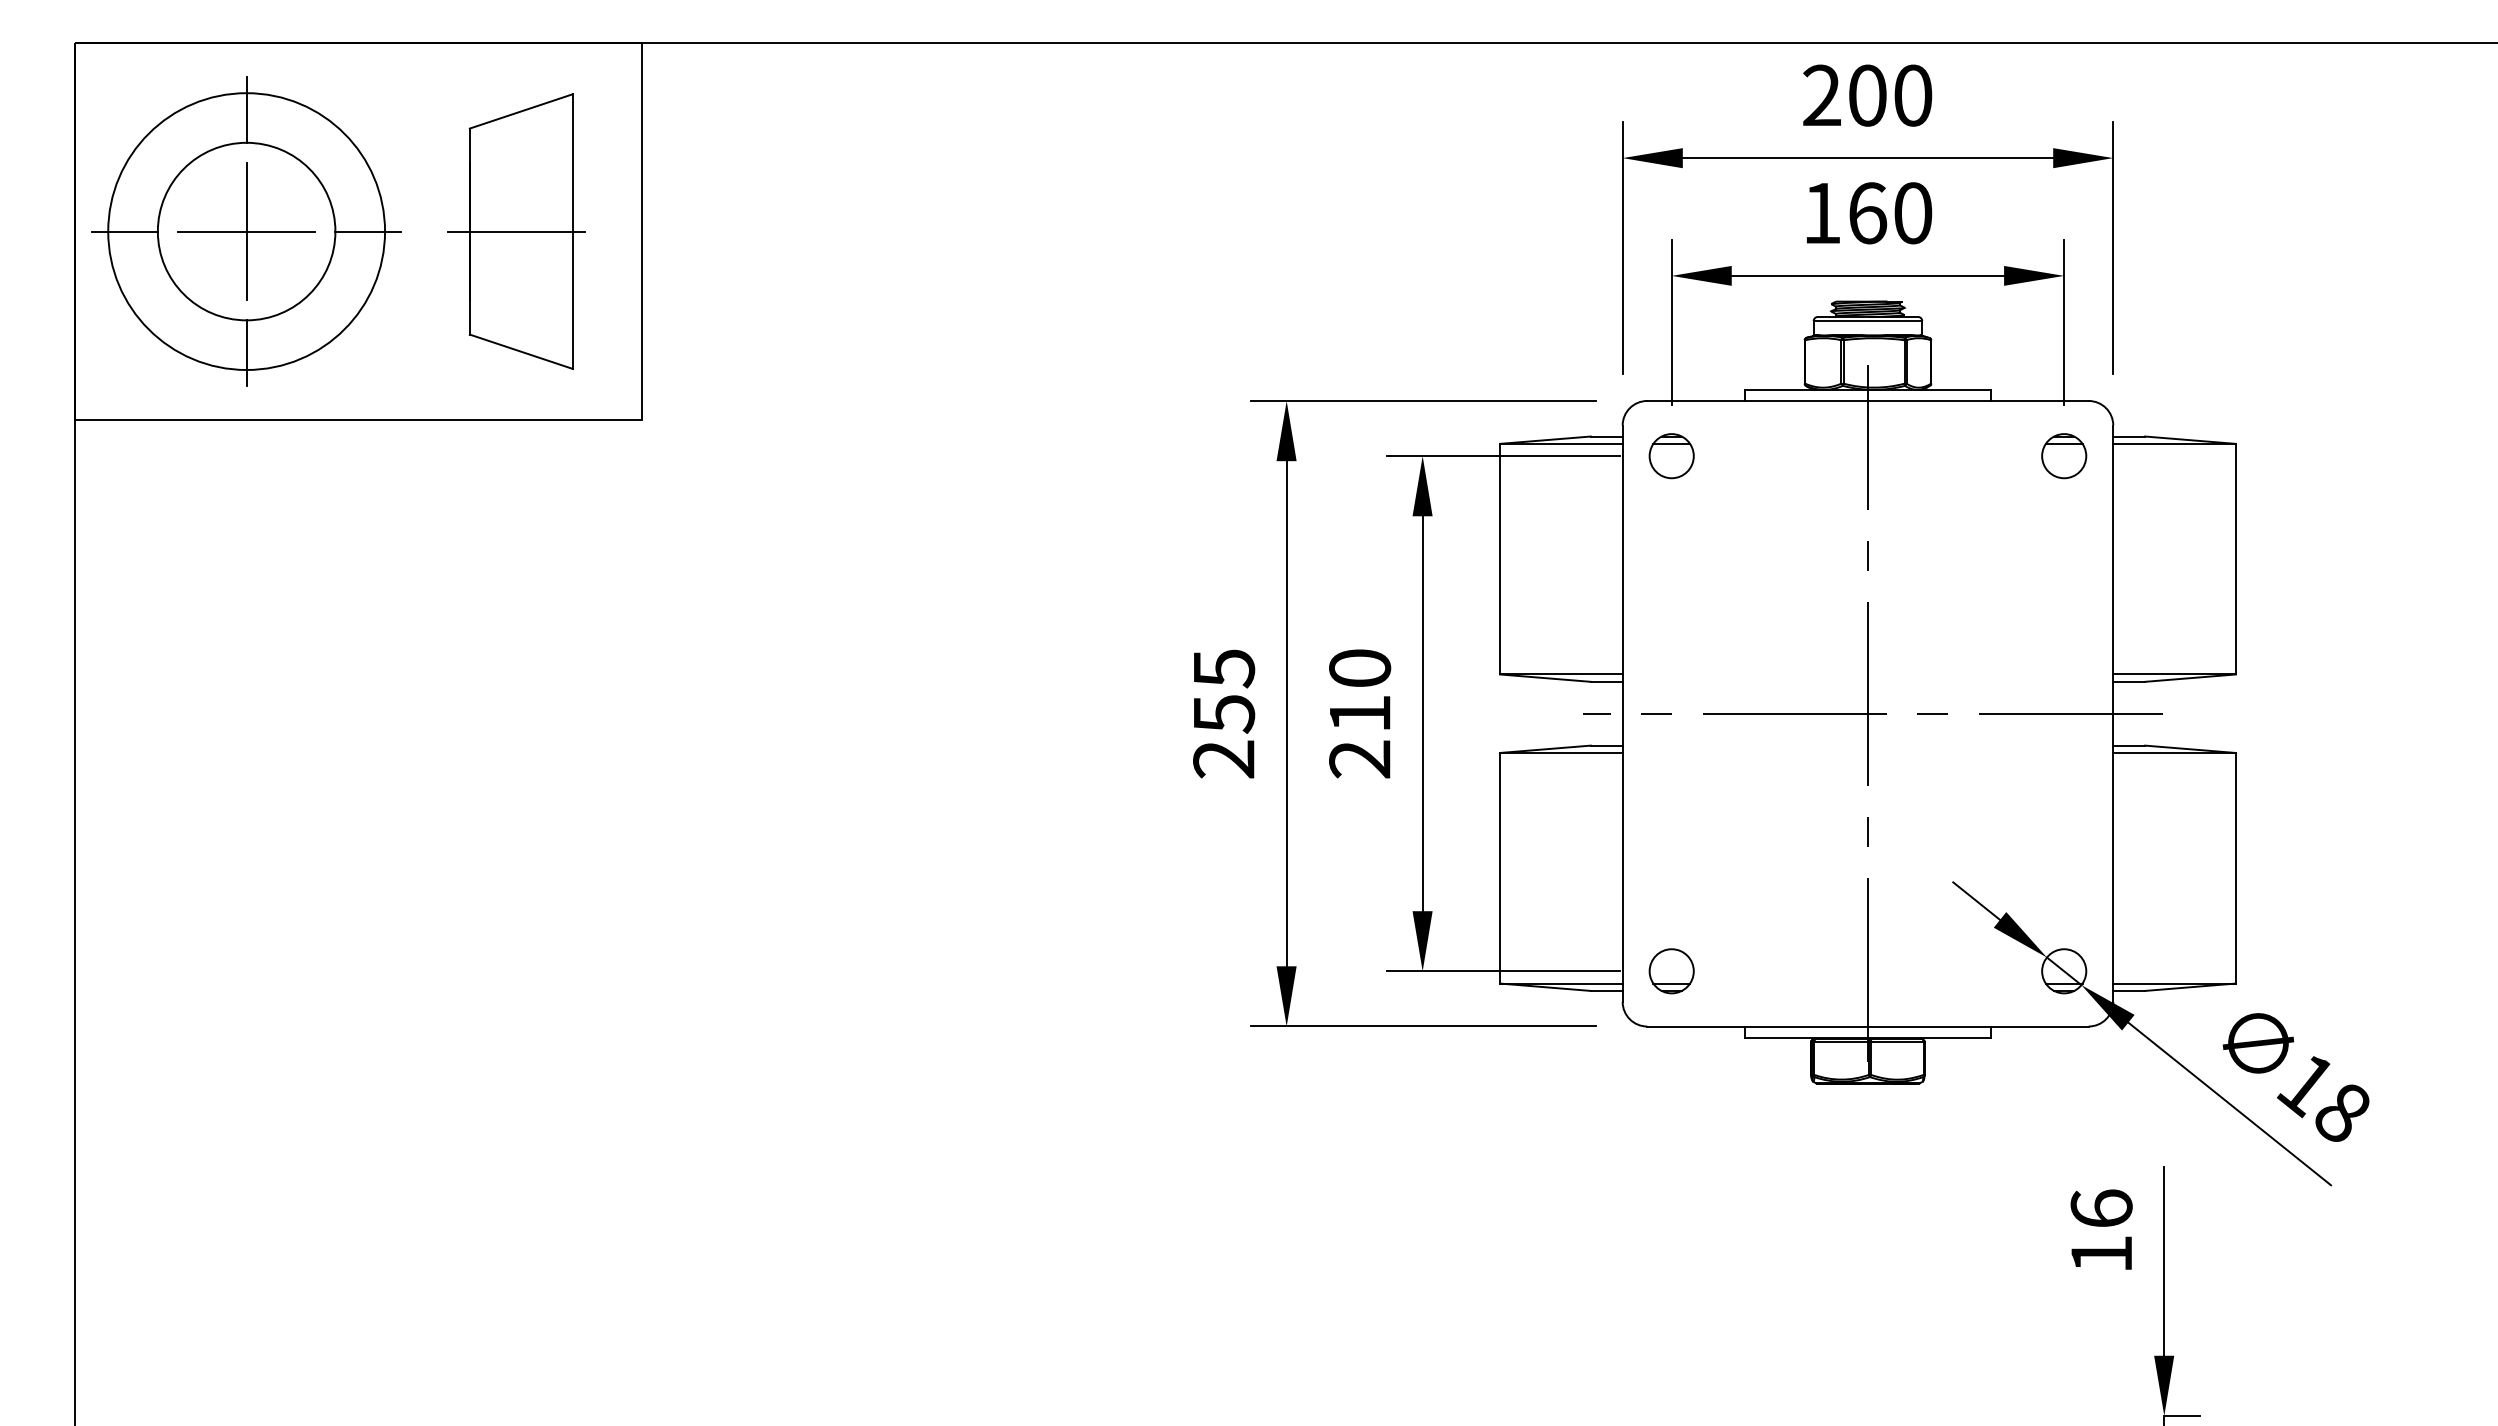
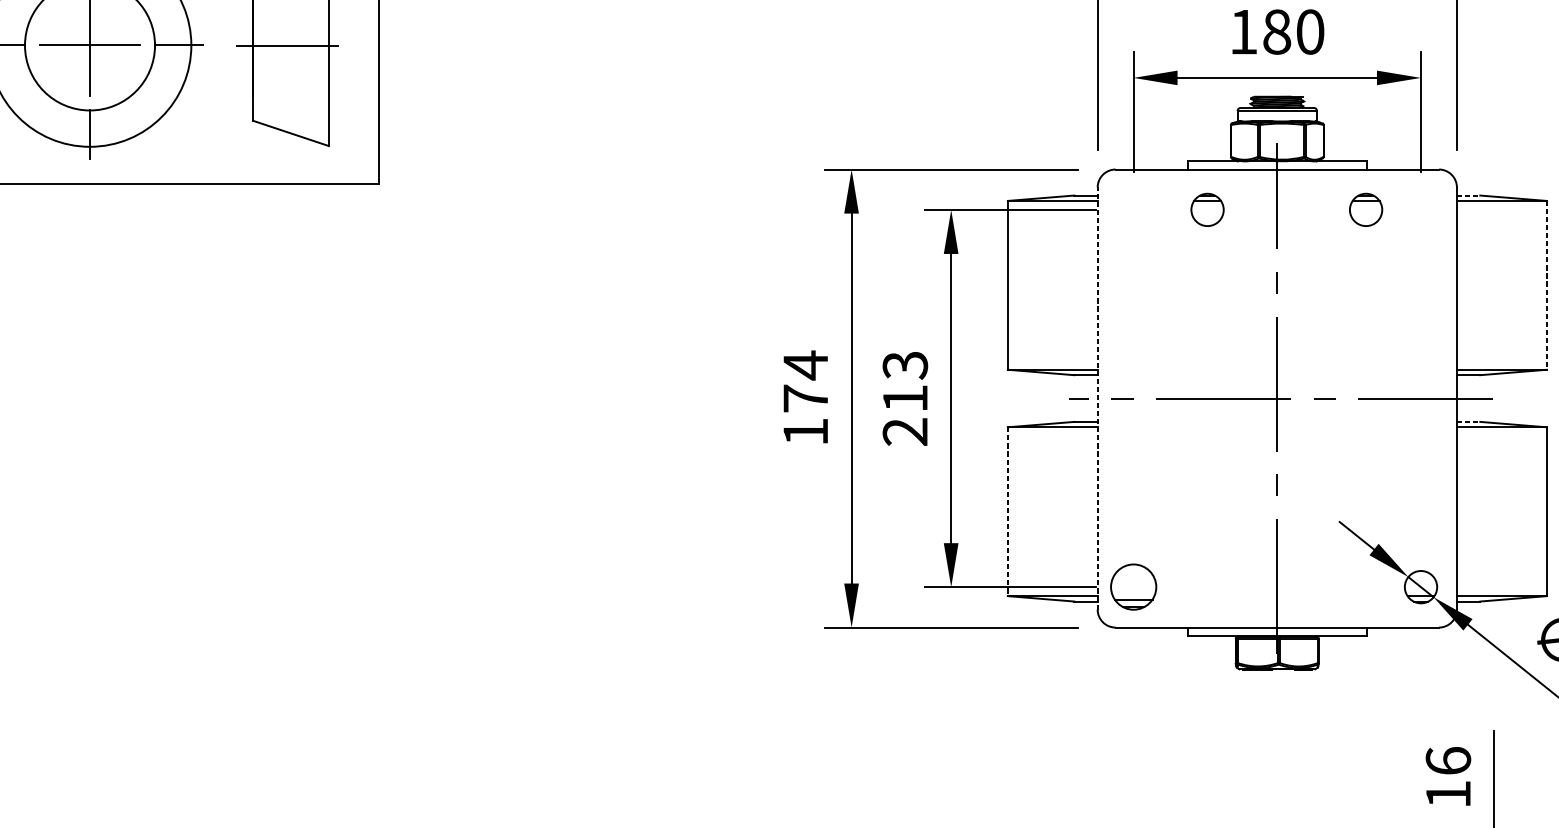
text: (1868, 213) -> (1277, 32), 160 -> 180
line: (2129, 436) -> (1468, 195), solid -> dashed
part: (1671, 456) -> (1207, 210), moved
part: (2064, 456) -> (1366, 210), moved
line: (2235, 559) -> (1546, 285), solid -> dashed
text: (1360, 668) -> (905, 365), 210 -> 213
text: (1224, 713) -> (806, 398), 255 -> 174
line: (1622, 713) -> (1097, 398), solid -> dashed
line: (2129, 745) -> (1468, 421), solid -> dashed
line: (1500, 868) -> (1008, 511), solid -> dashed
part: (1671, 971) -> (1133, 587), size x1.4

